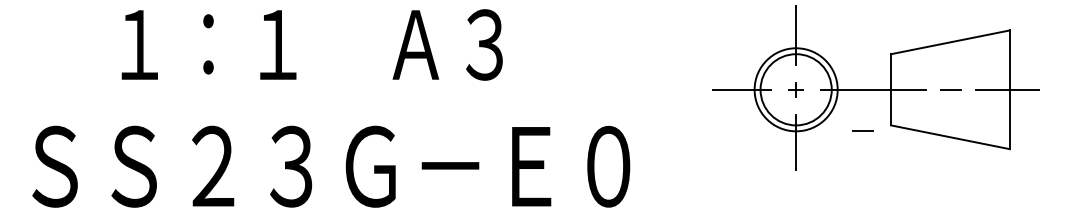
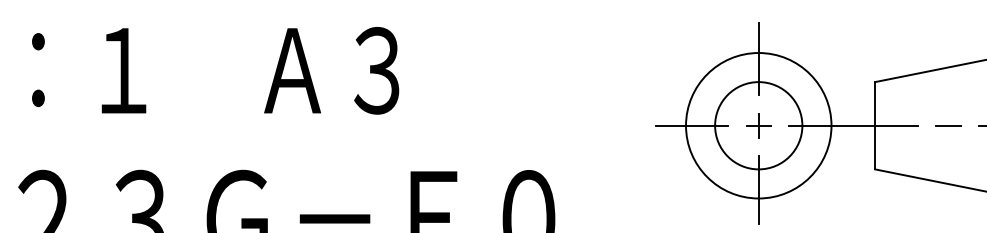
circle: (795, 89) -> (757, 125), size x1.43
part: (795, 89) -> (757, 125), size x1.43
line: (862, 130) -> (840, 175), removed

